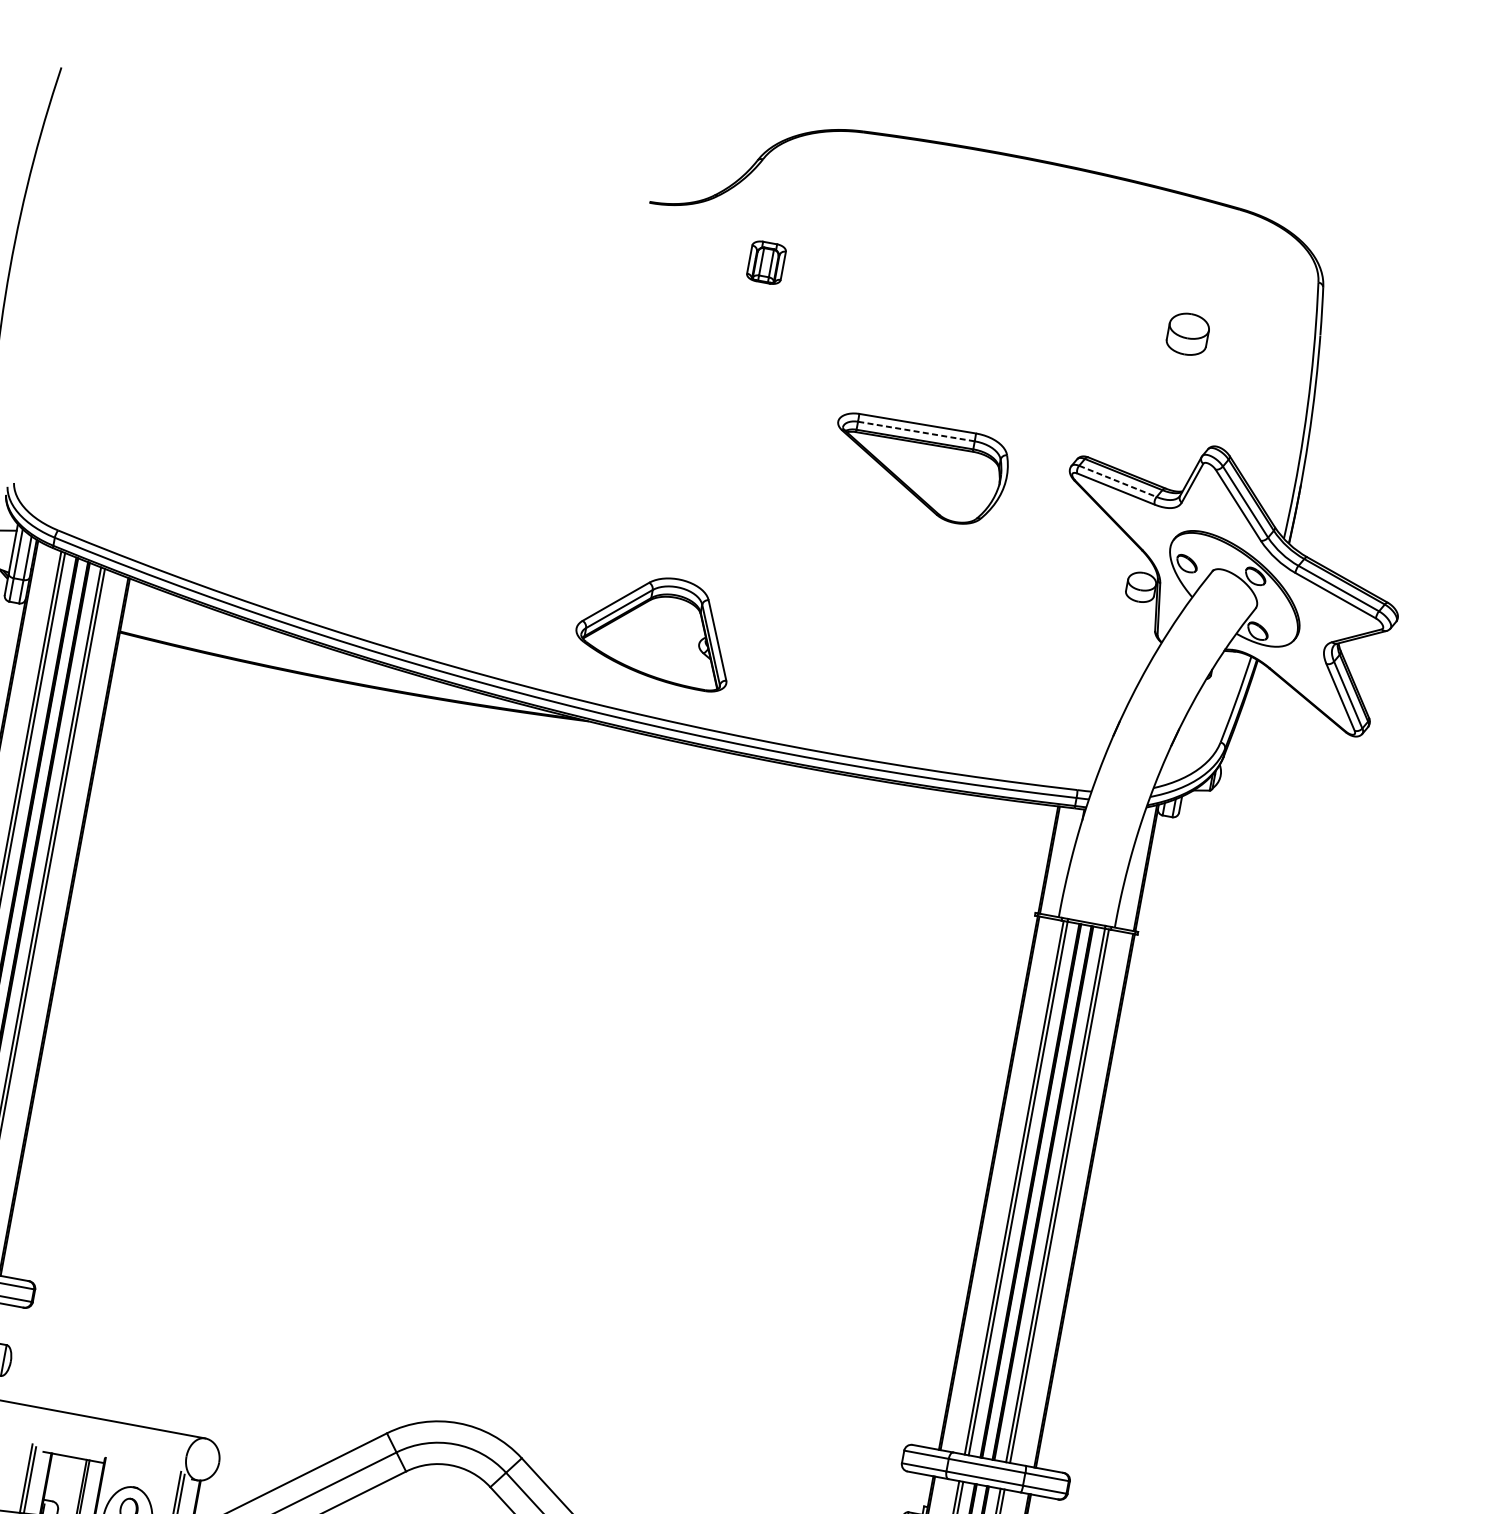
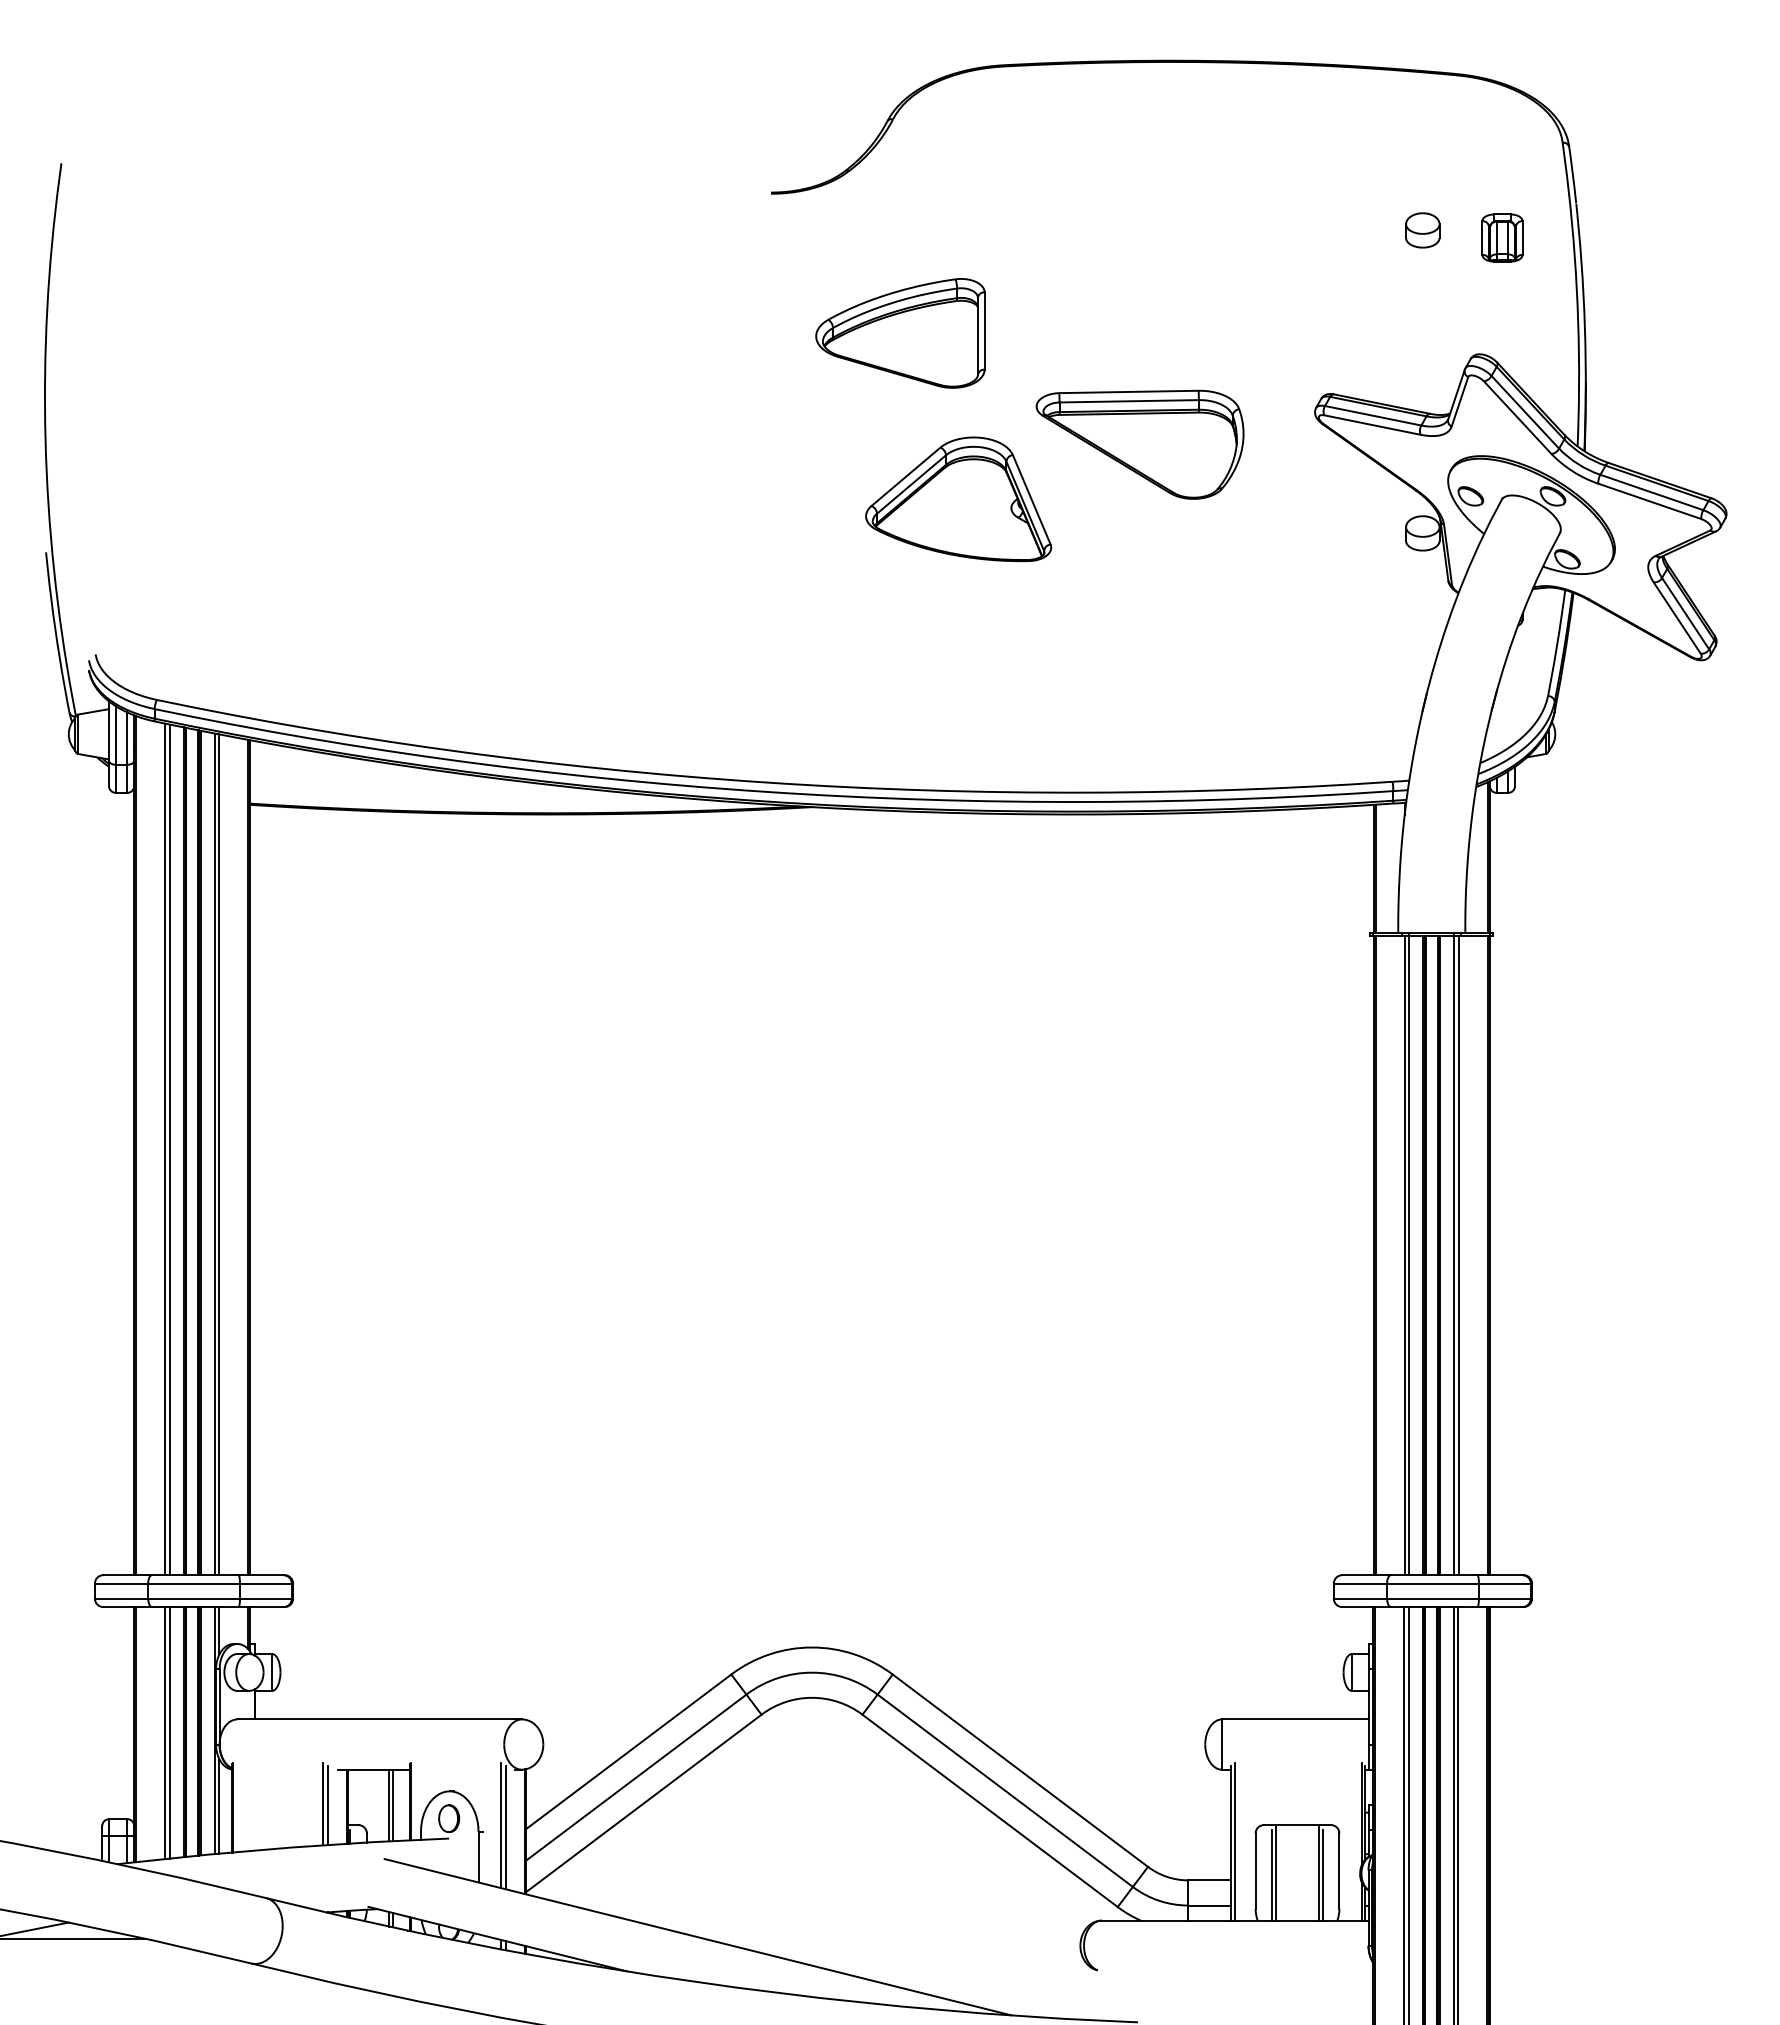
part: (766, 262) -> (1502, 237), moved
part: (1187, 334) -> (1422, 230), size x0.71
part: (735, 339) -> (900, 333), added
line: (916, 431) -> (1129, 401), dashed -> solid
line: (1118, 481) -> (1373, 415), dashed -> solid
part: (656, 628) -> (958, 498), moved

